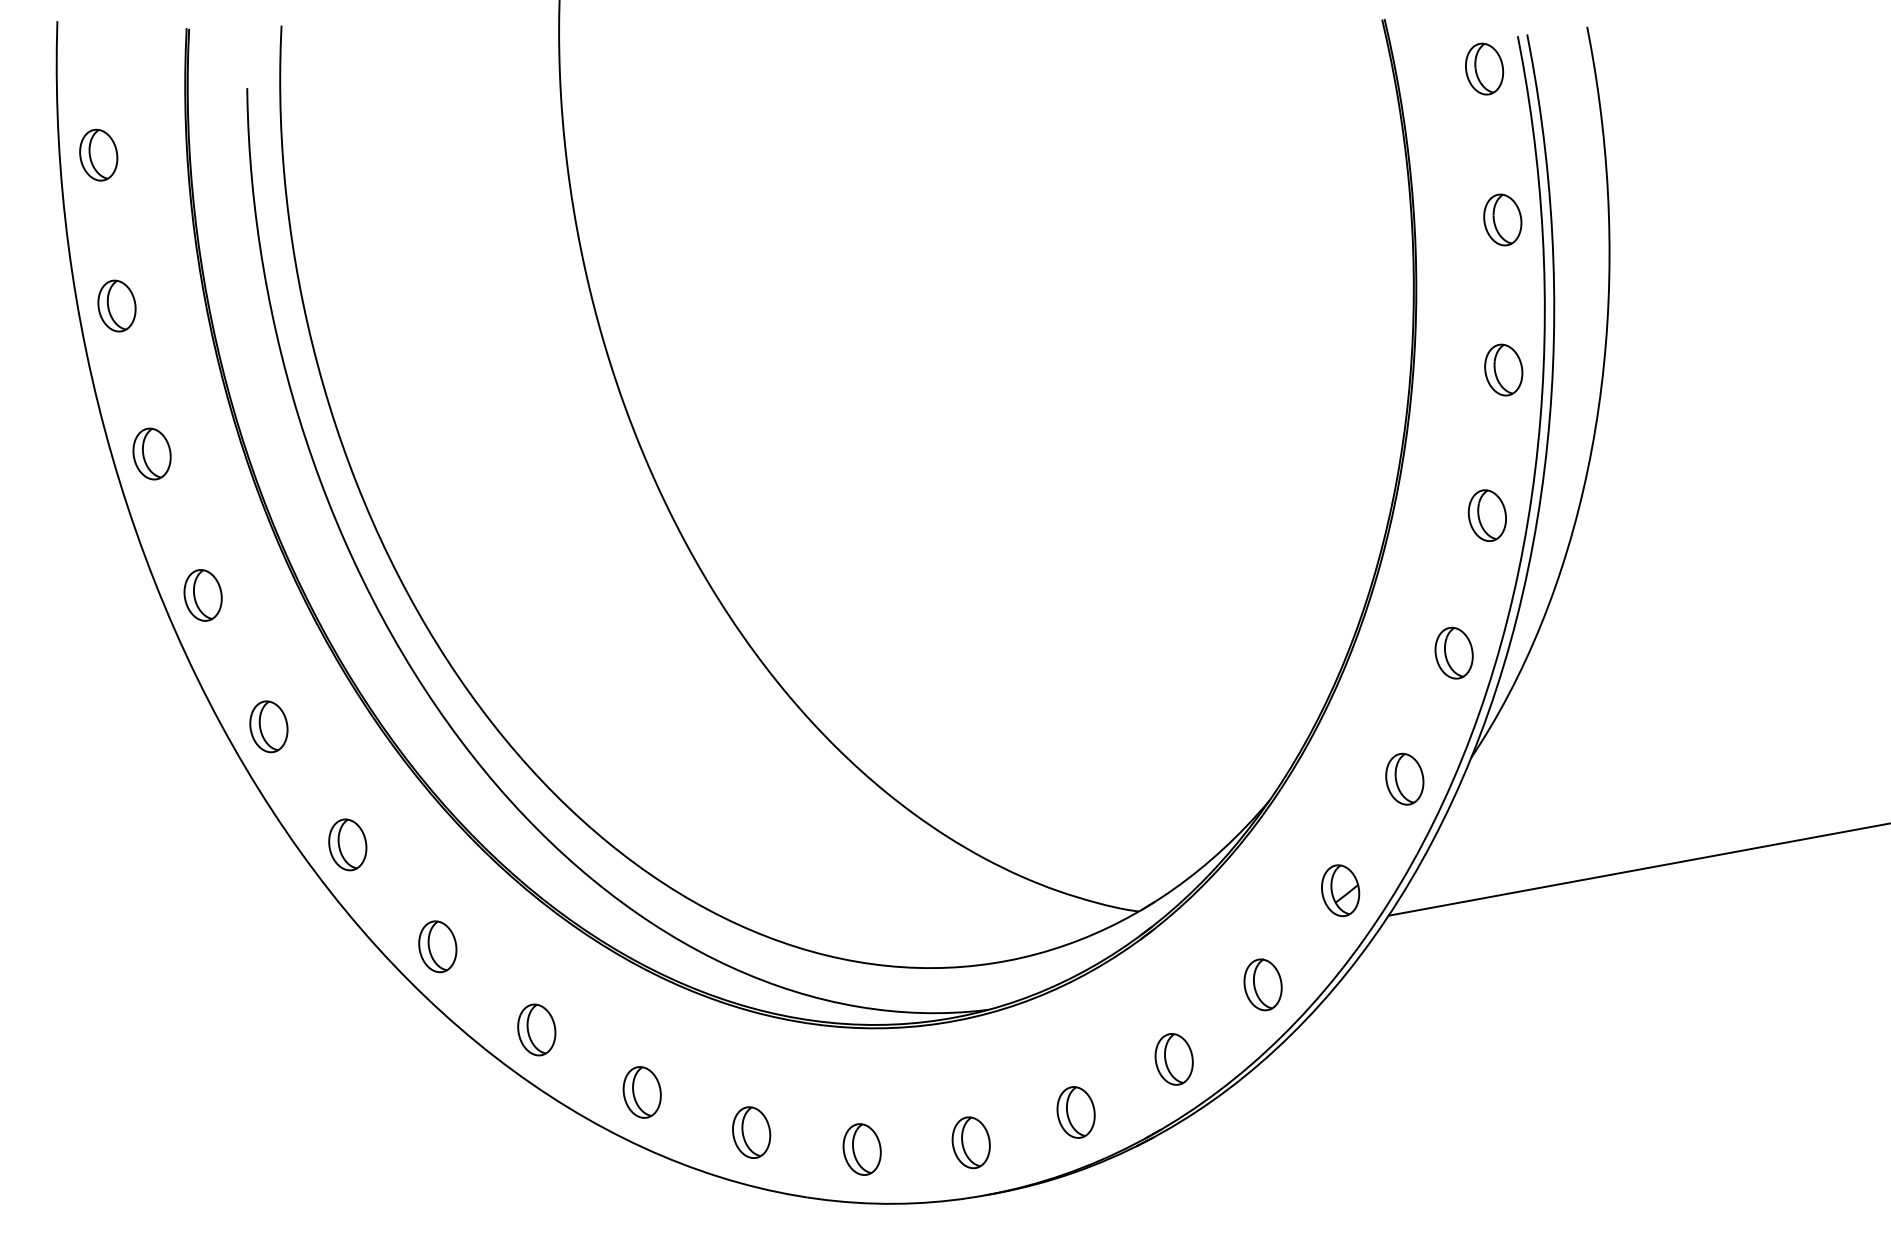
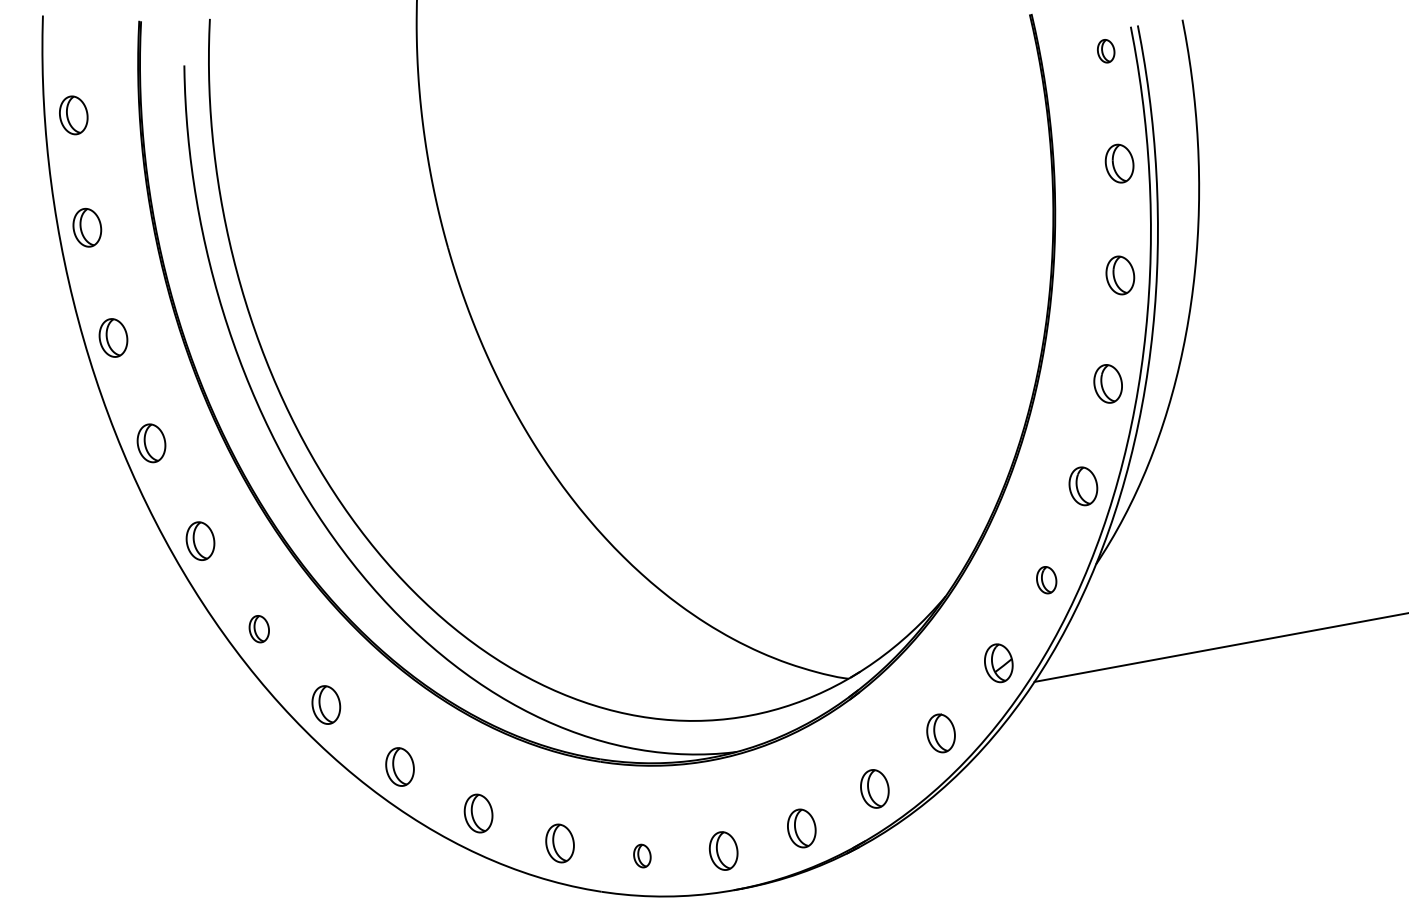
part: (1484, 68) -> (1106, 50), size x0.6
part: (1404, 778) -> (1046, 579), size x0.7
part: (347, 844) -> (259, 628), size x0.7
part: (861, 1149) -> (641, 856), size x0.6

